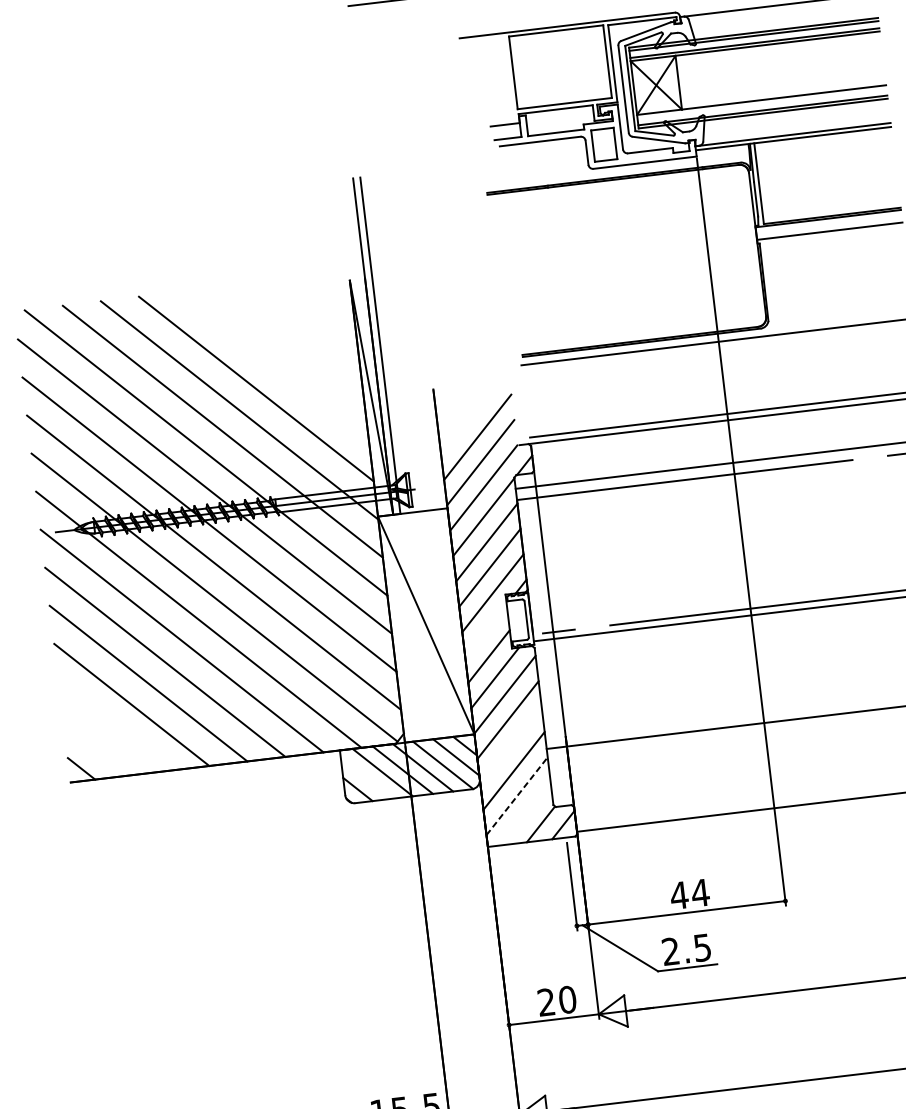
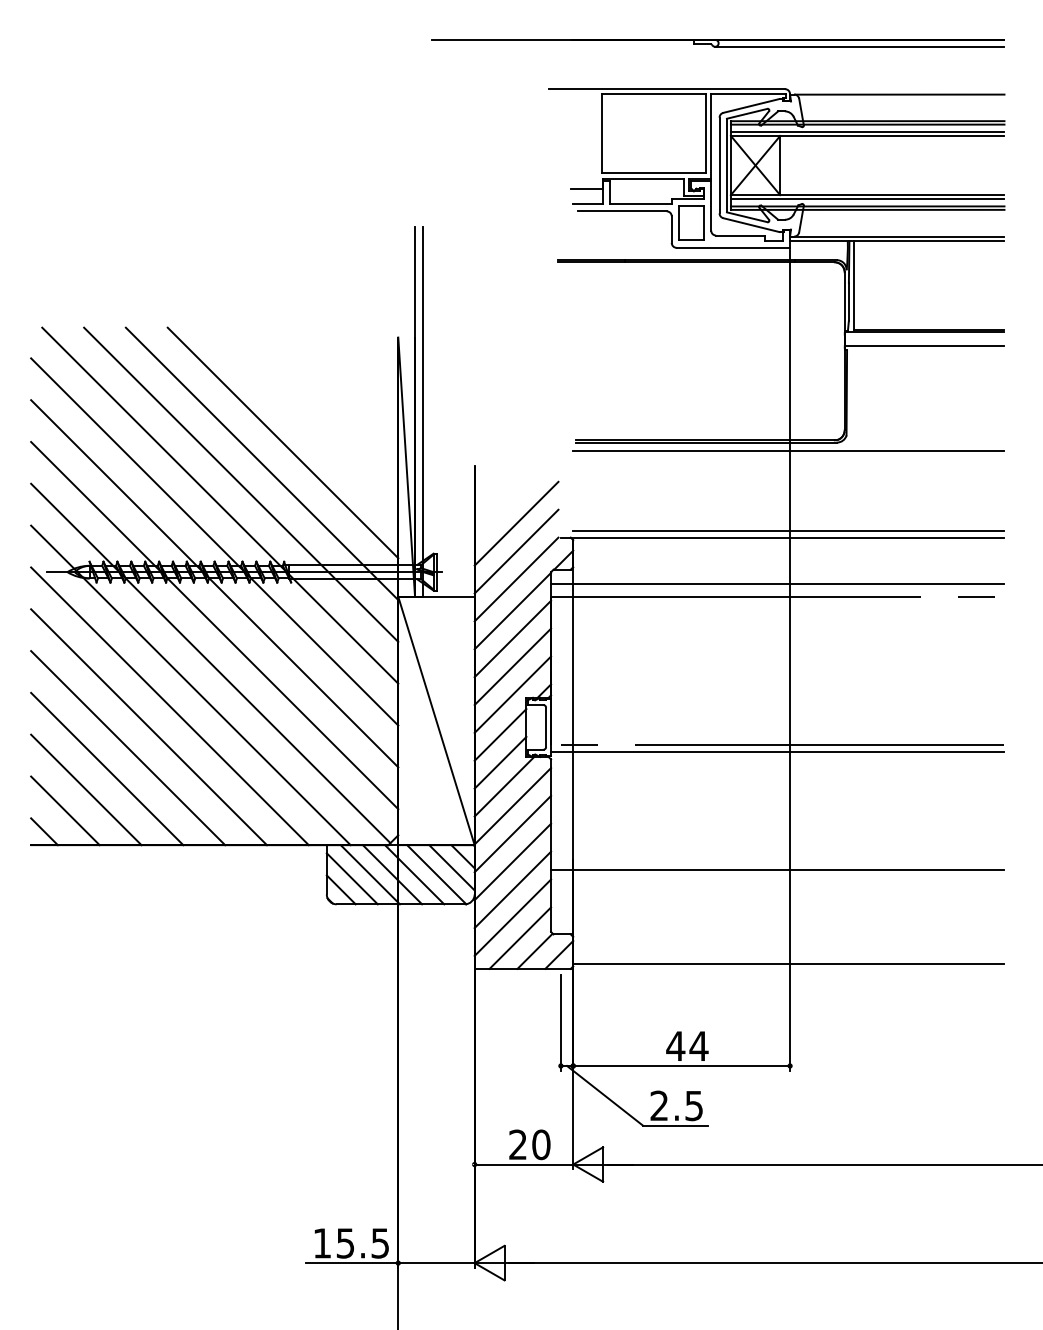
line: (761, 103) -> (867, 198), added
line: (485, 630) -> (500, 734), added
line: (115, 725) -> (86, 789), added
line: (510, 745) -> (512, 861), added
line: (98, 747) -> (65, 810), added
line: (366, 778) -> (351, 878), added
line: (517, 795) -> (513, 917), dashed -> solid
line: (526, 813) -> (520, 937), added

